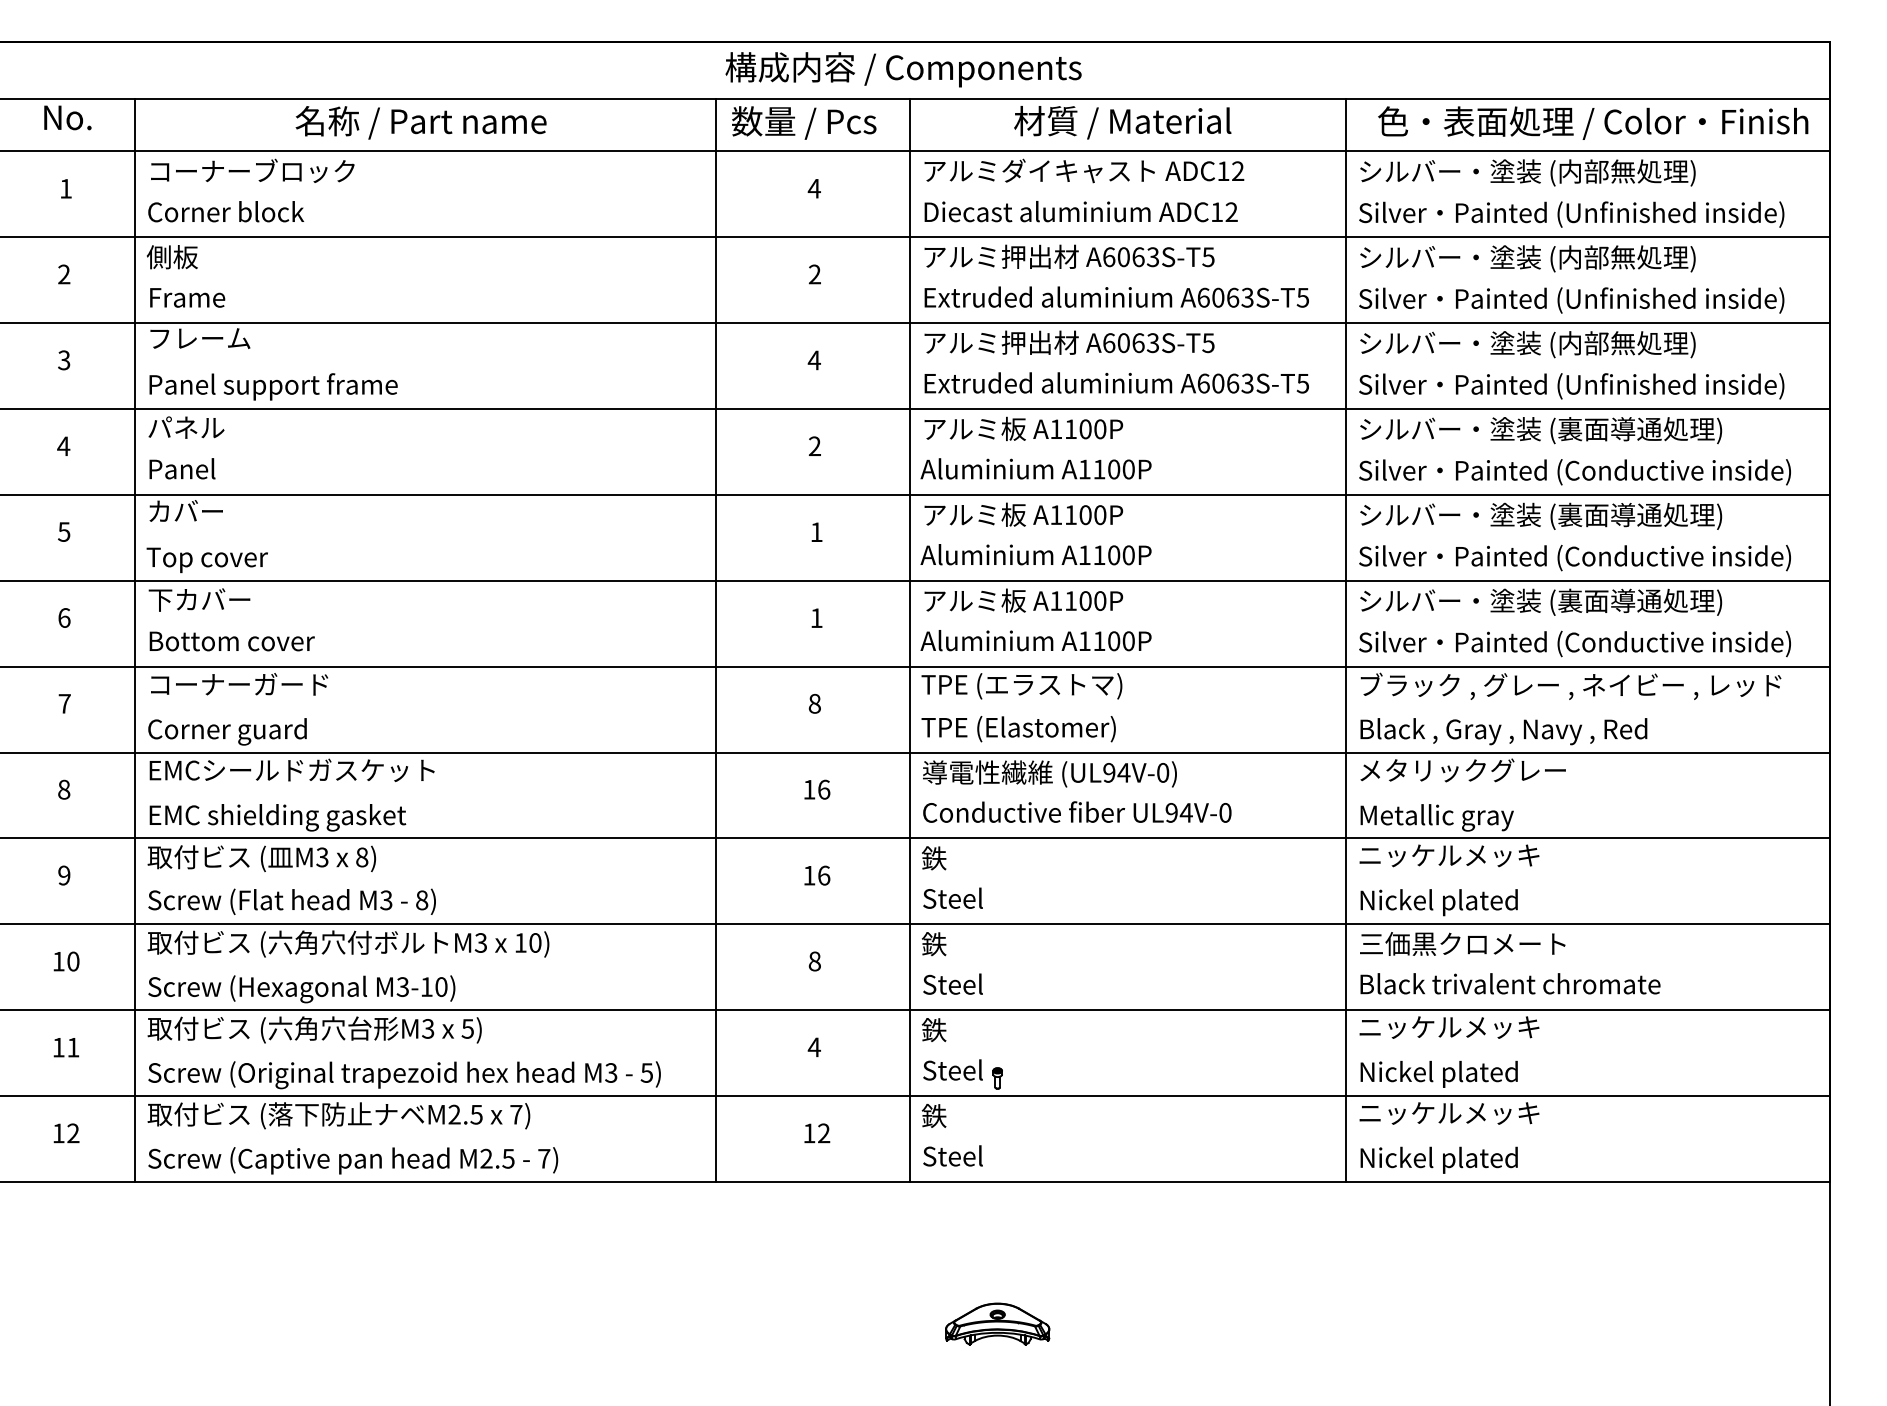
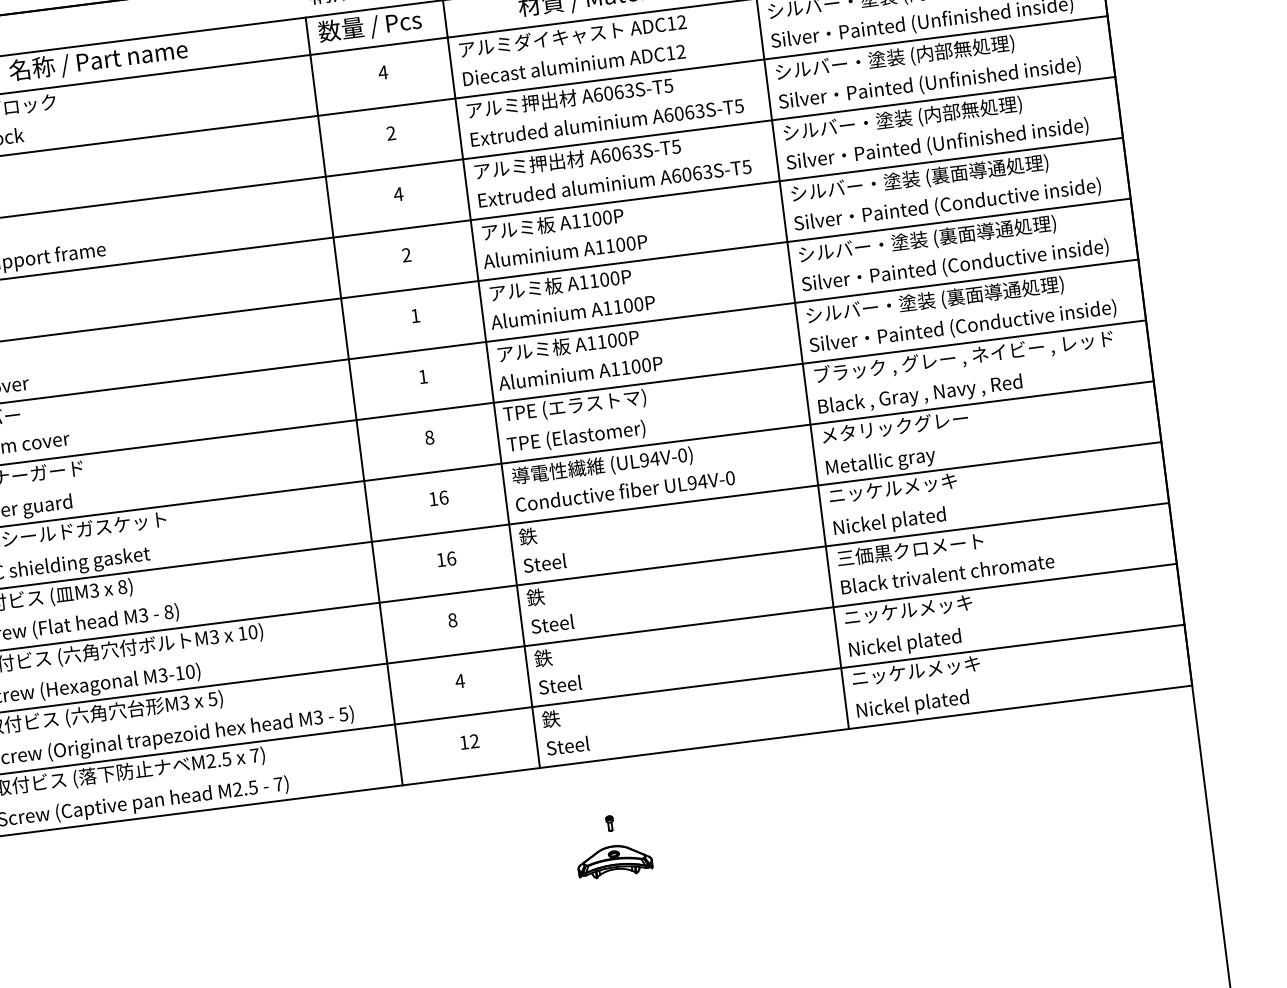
part: (997, 1078) -> (609, 823), moved

